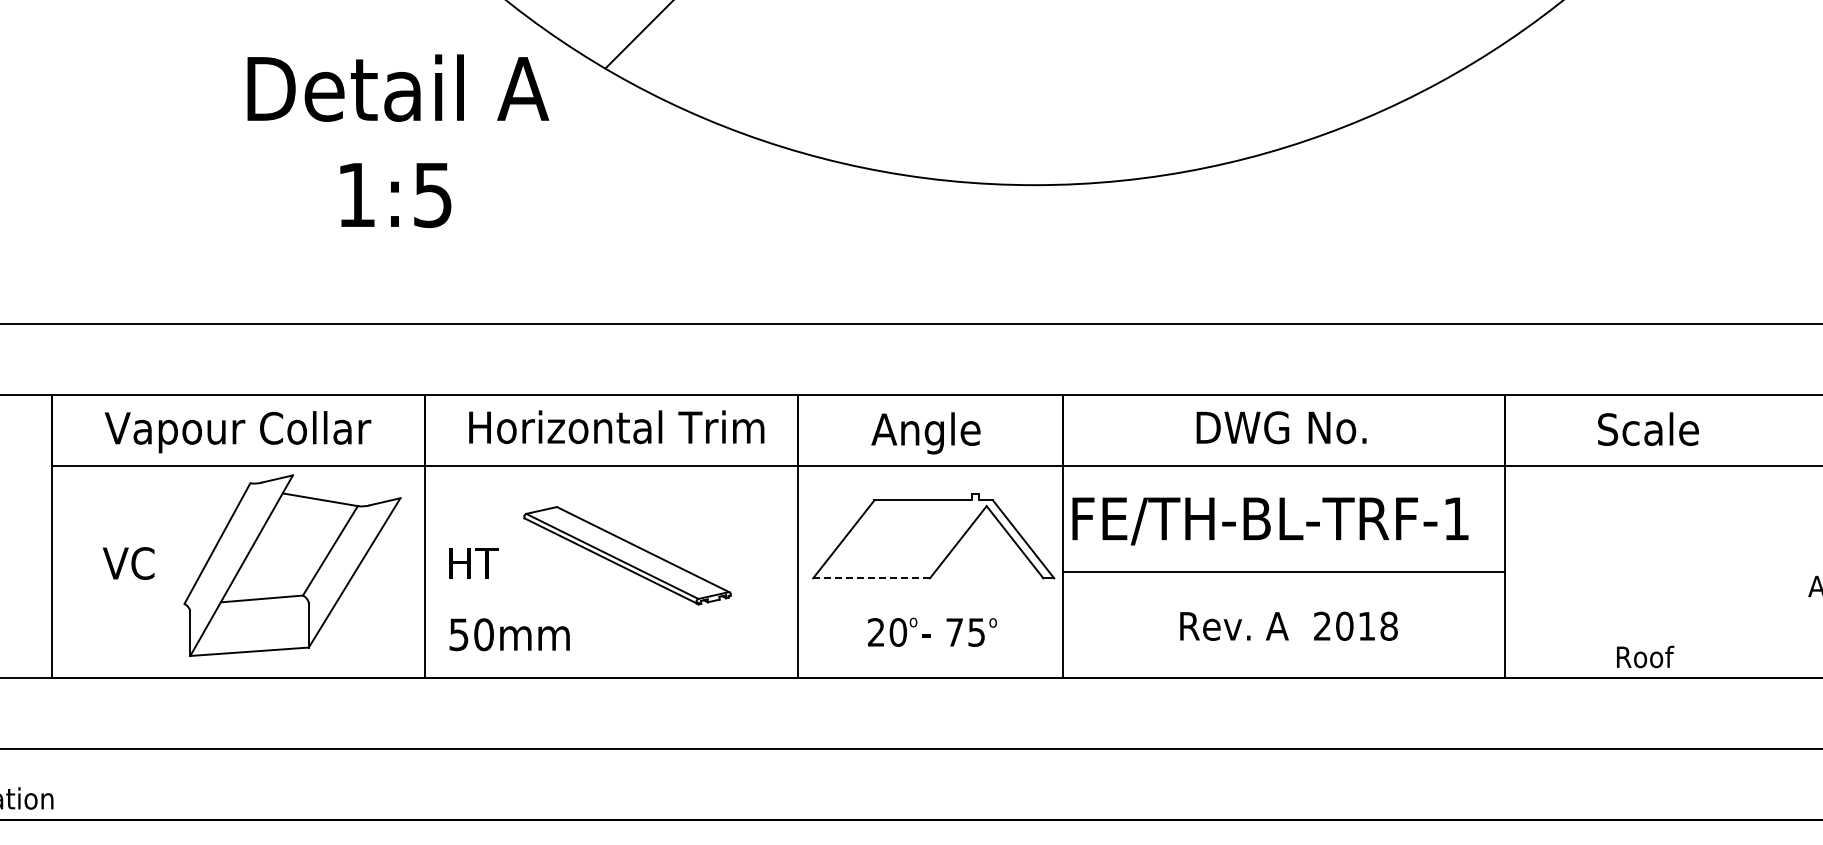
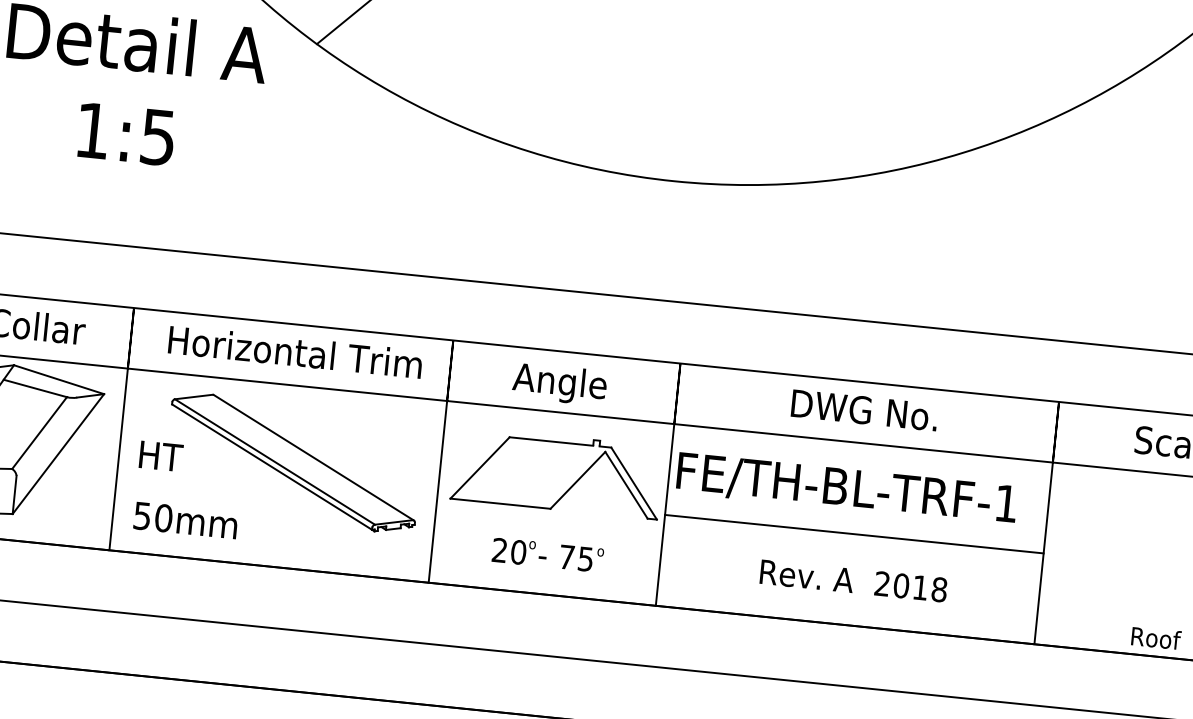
line: (346, 486) -> (58, 379), added
part: (627, 555) -> (293, 462), size x1.43
line: (871, 578) -> (500, 503), dashed -> solid

